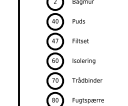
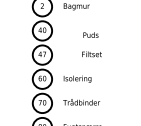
text: (78, 21) -> (90, 35), moved
text: (80, 40) -> (91, 53), moved

